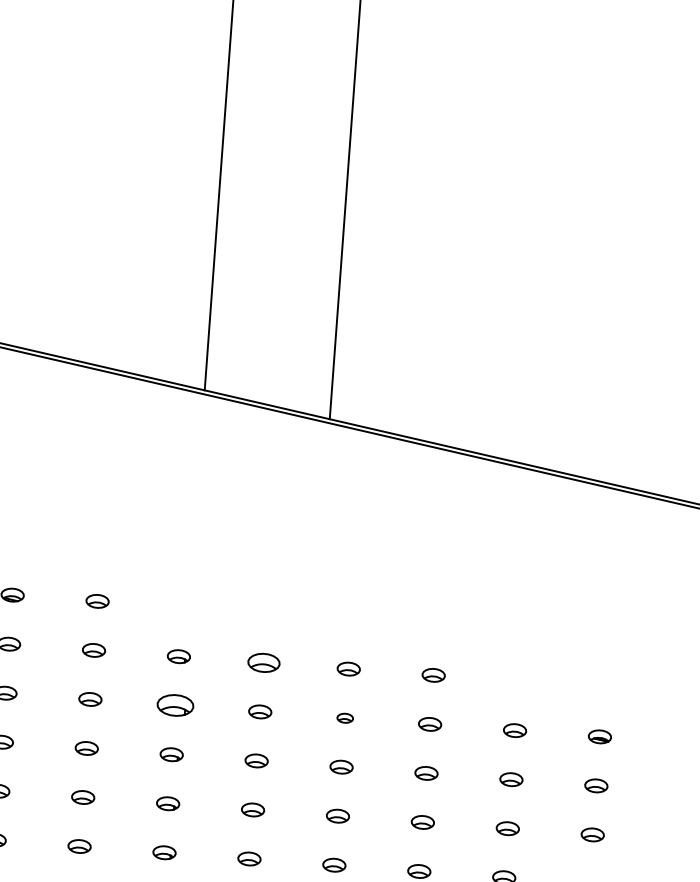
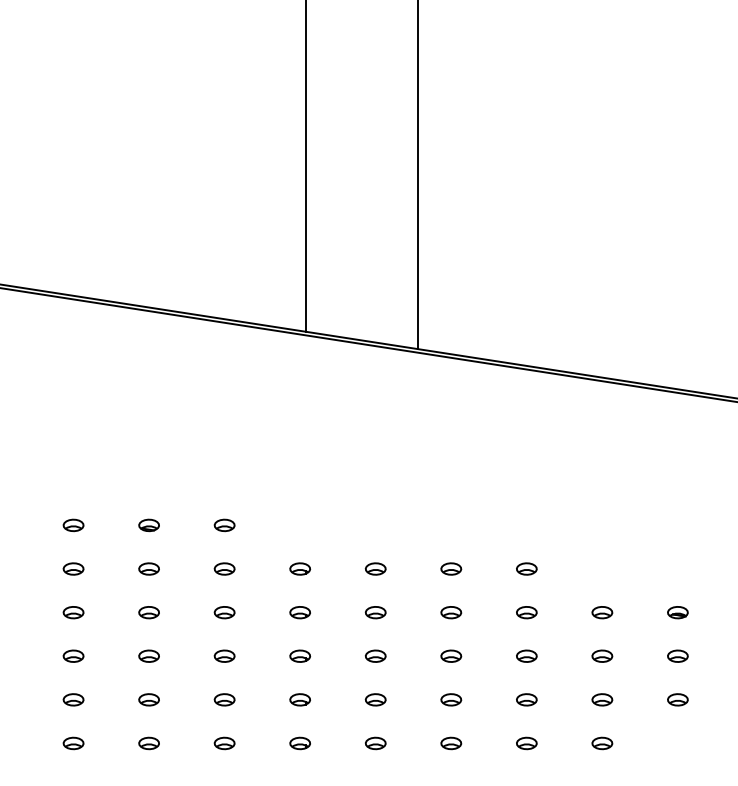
part: (263, 662) -> (375, 568), size x0.71
part: (174, 705) -> (299, 612), size x0.62
part: (345, 718) -> (451, 612), size x1.43

